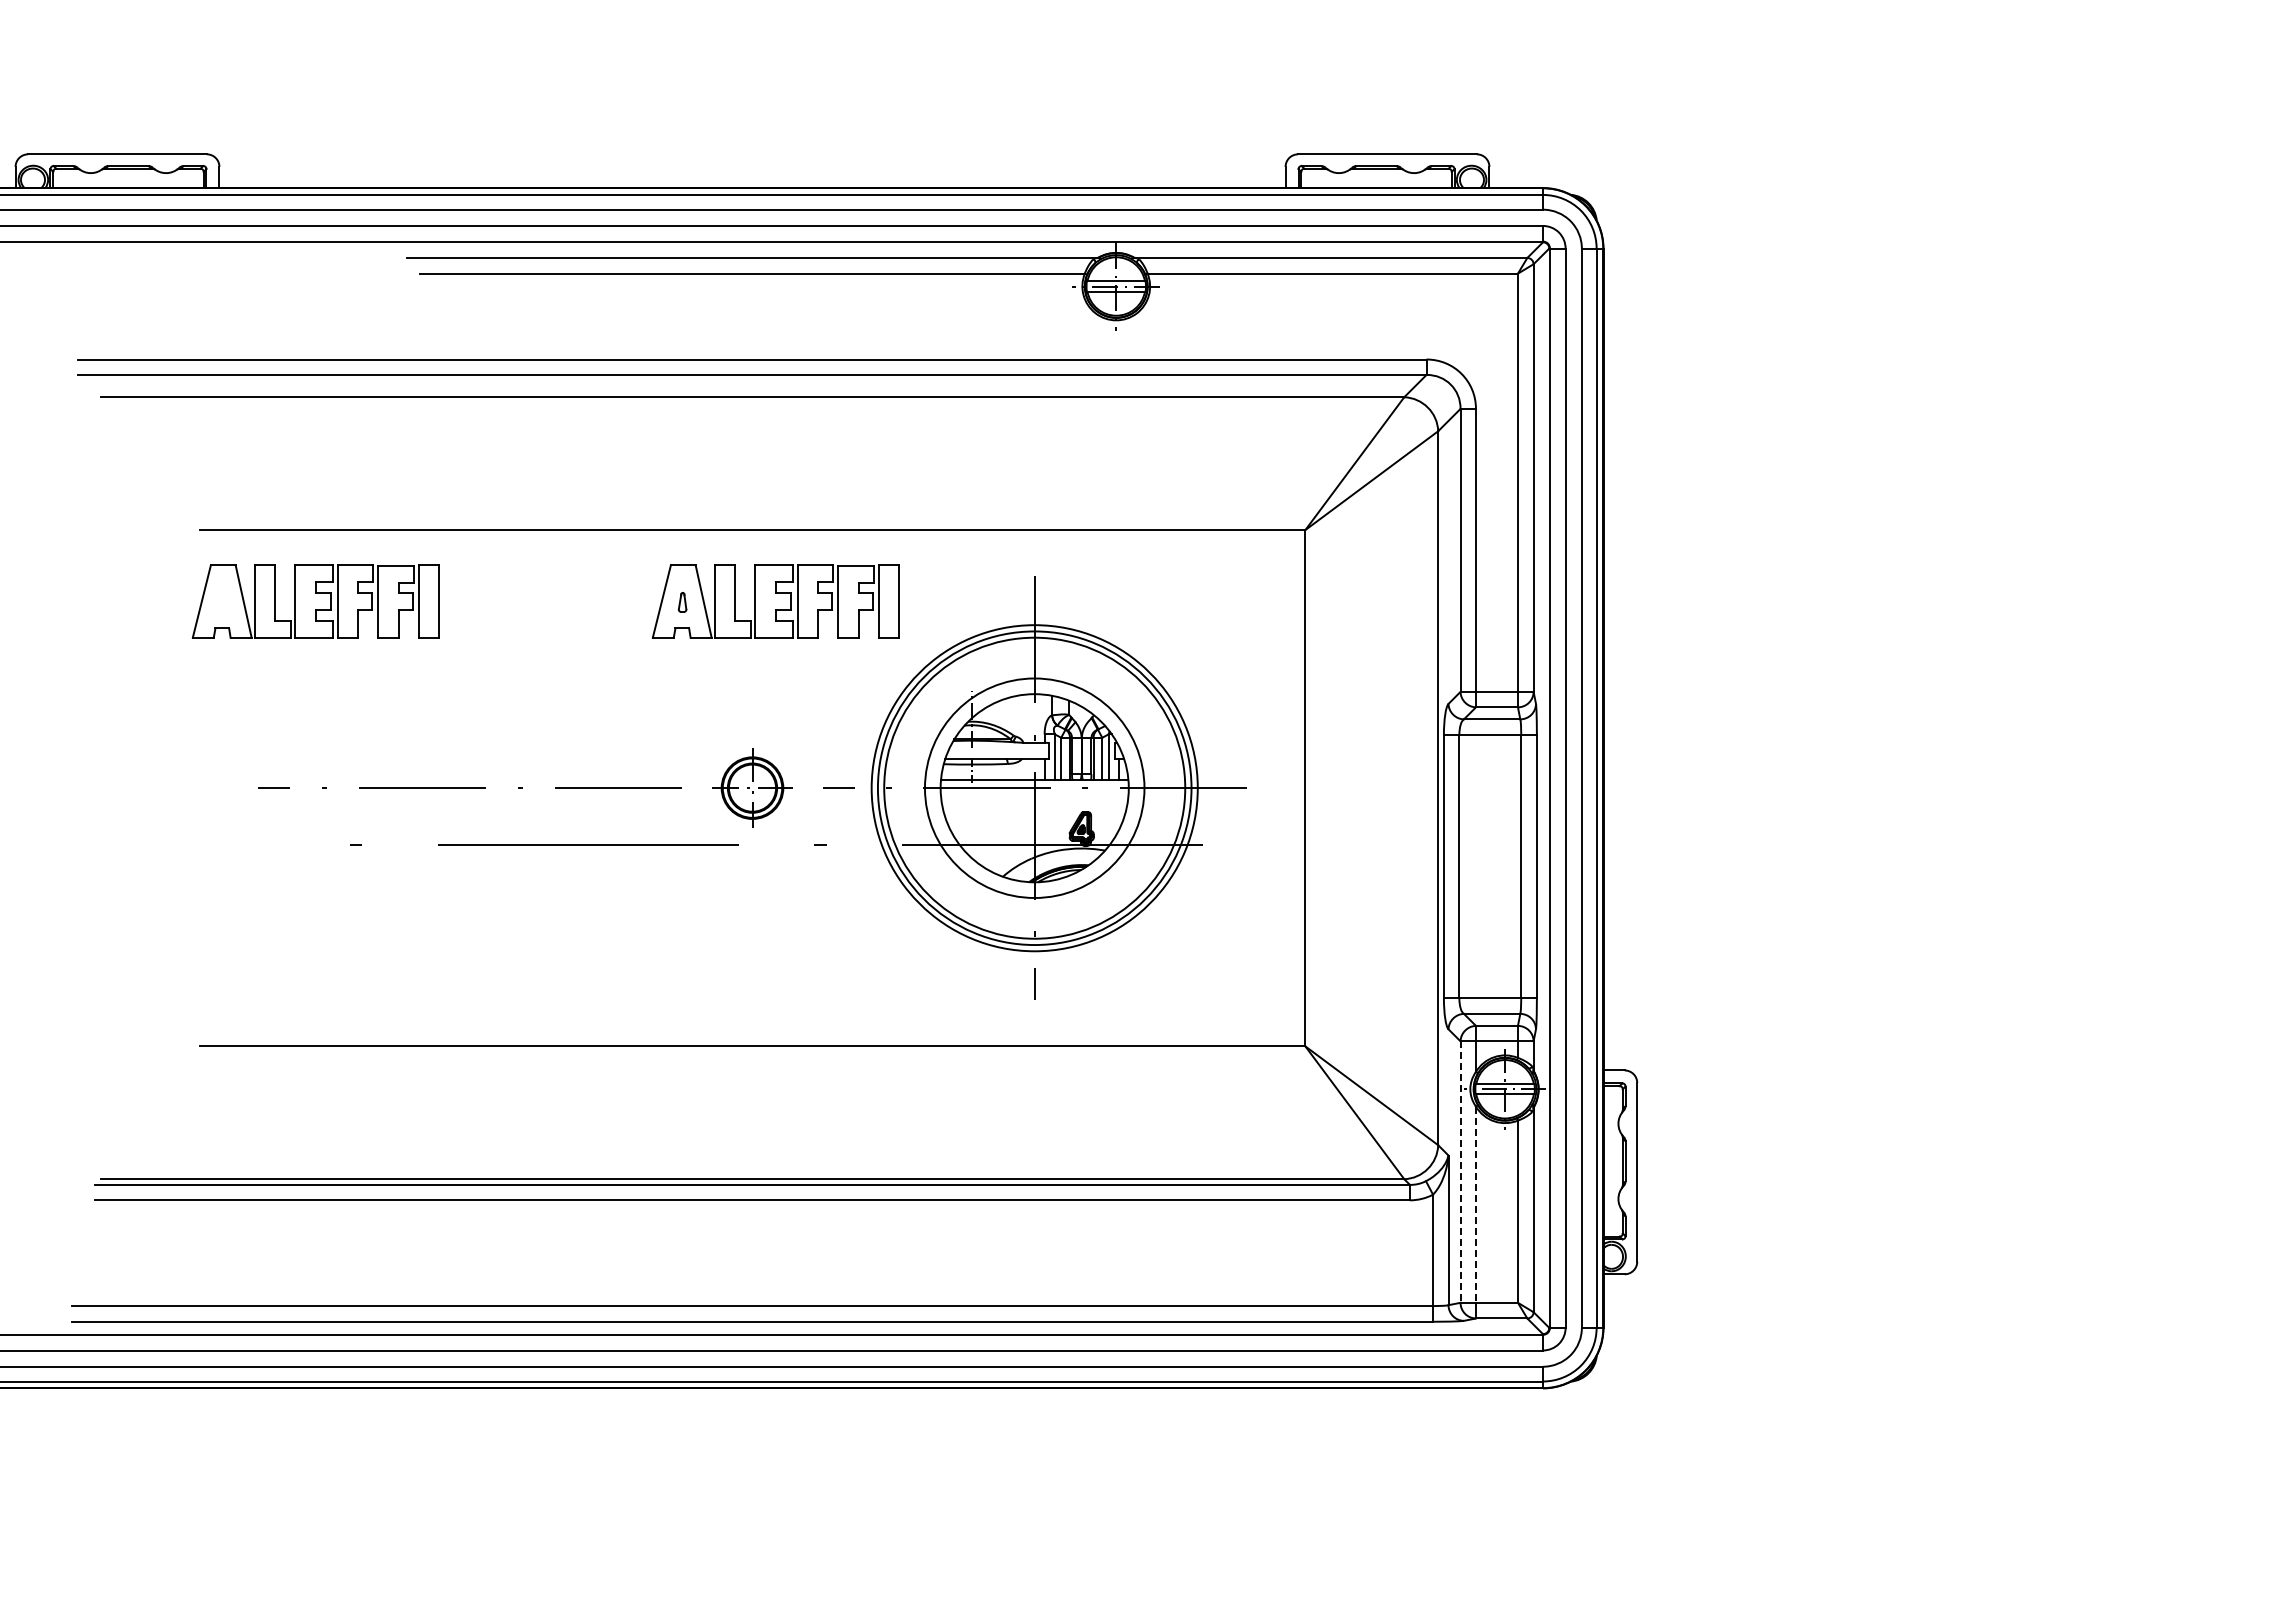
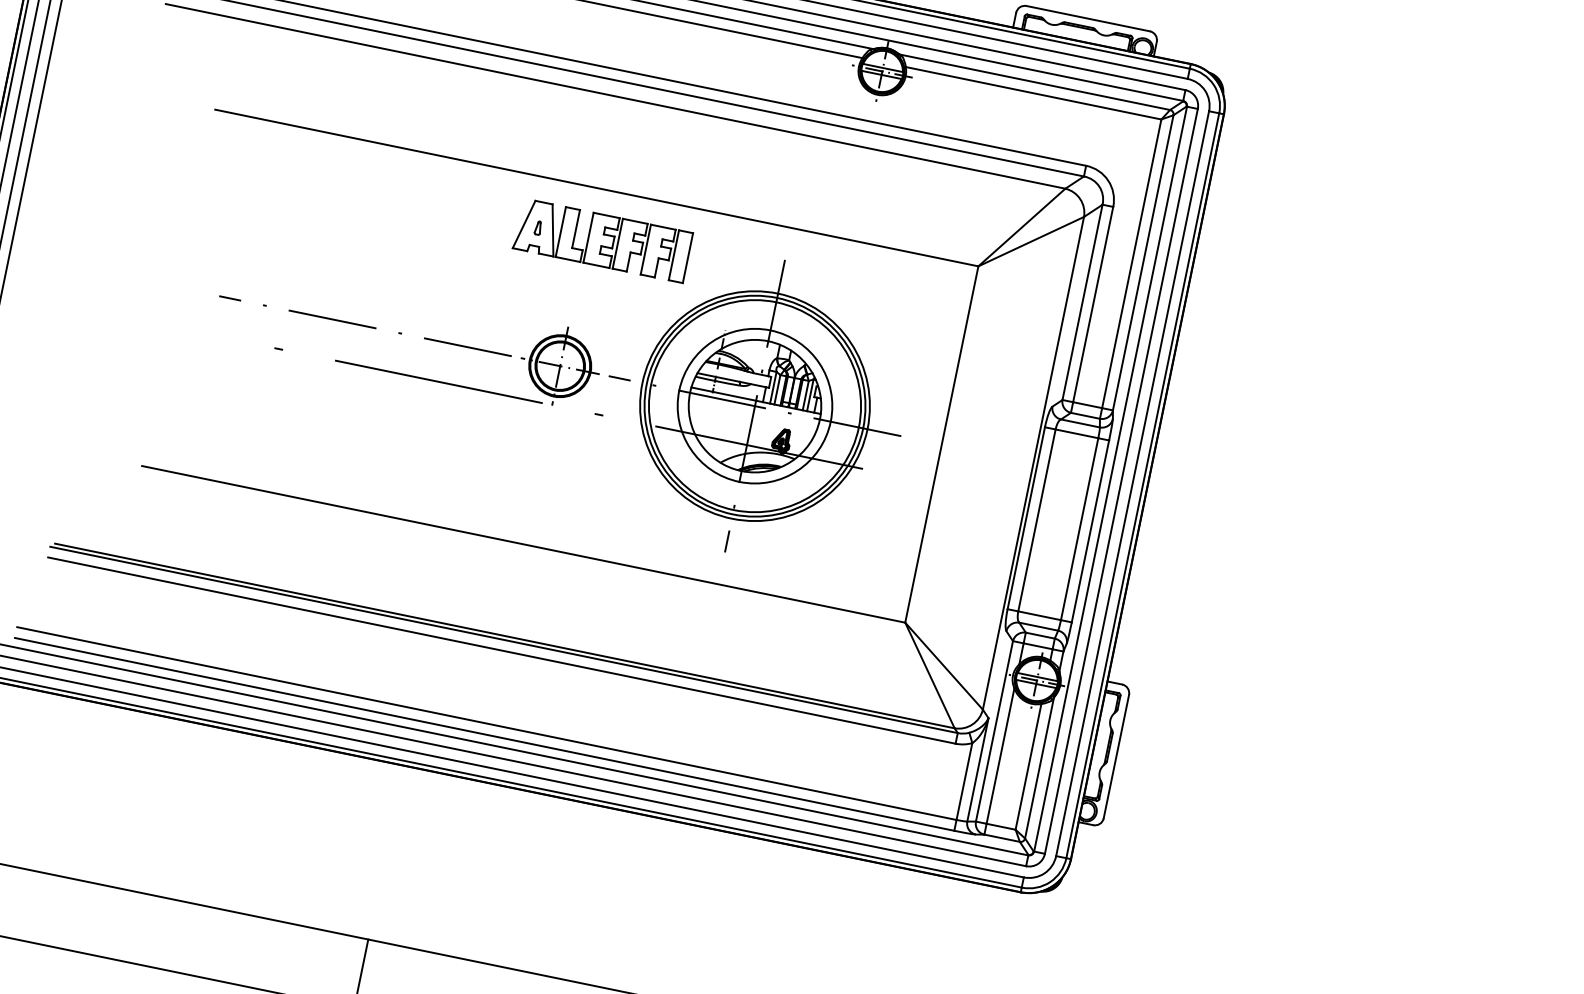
part: (315, 601) -> (285, 175), removed
part: (752, 787) -> (560, 365), size x1.43
line: (1460, 1172) -> (994, 731), dashed -> solid
line: (1475, 1205) -> (1000, 756), dashed -> solid

